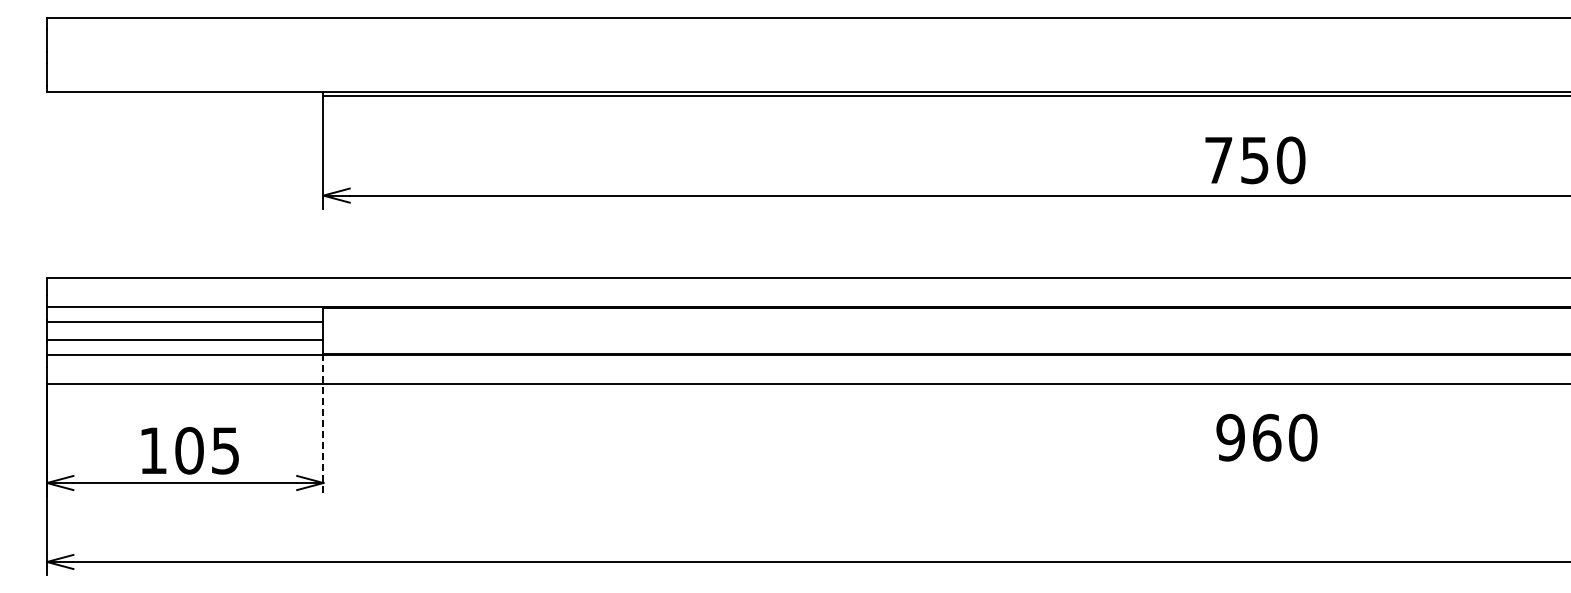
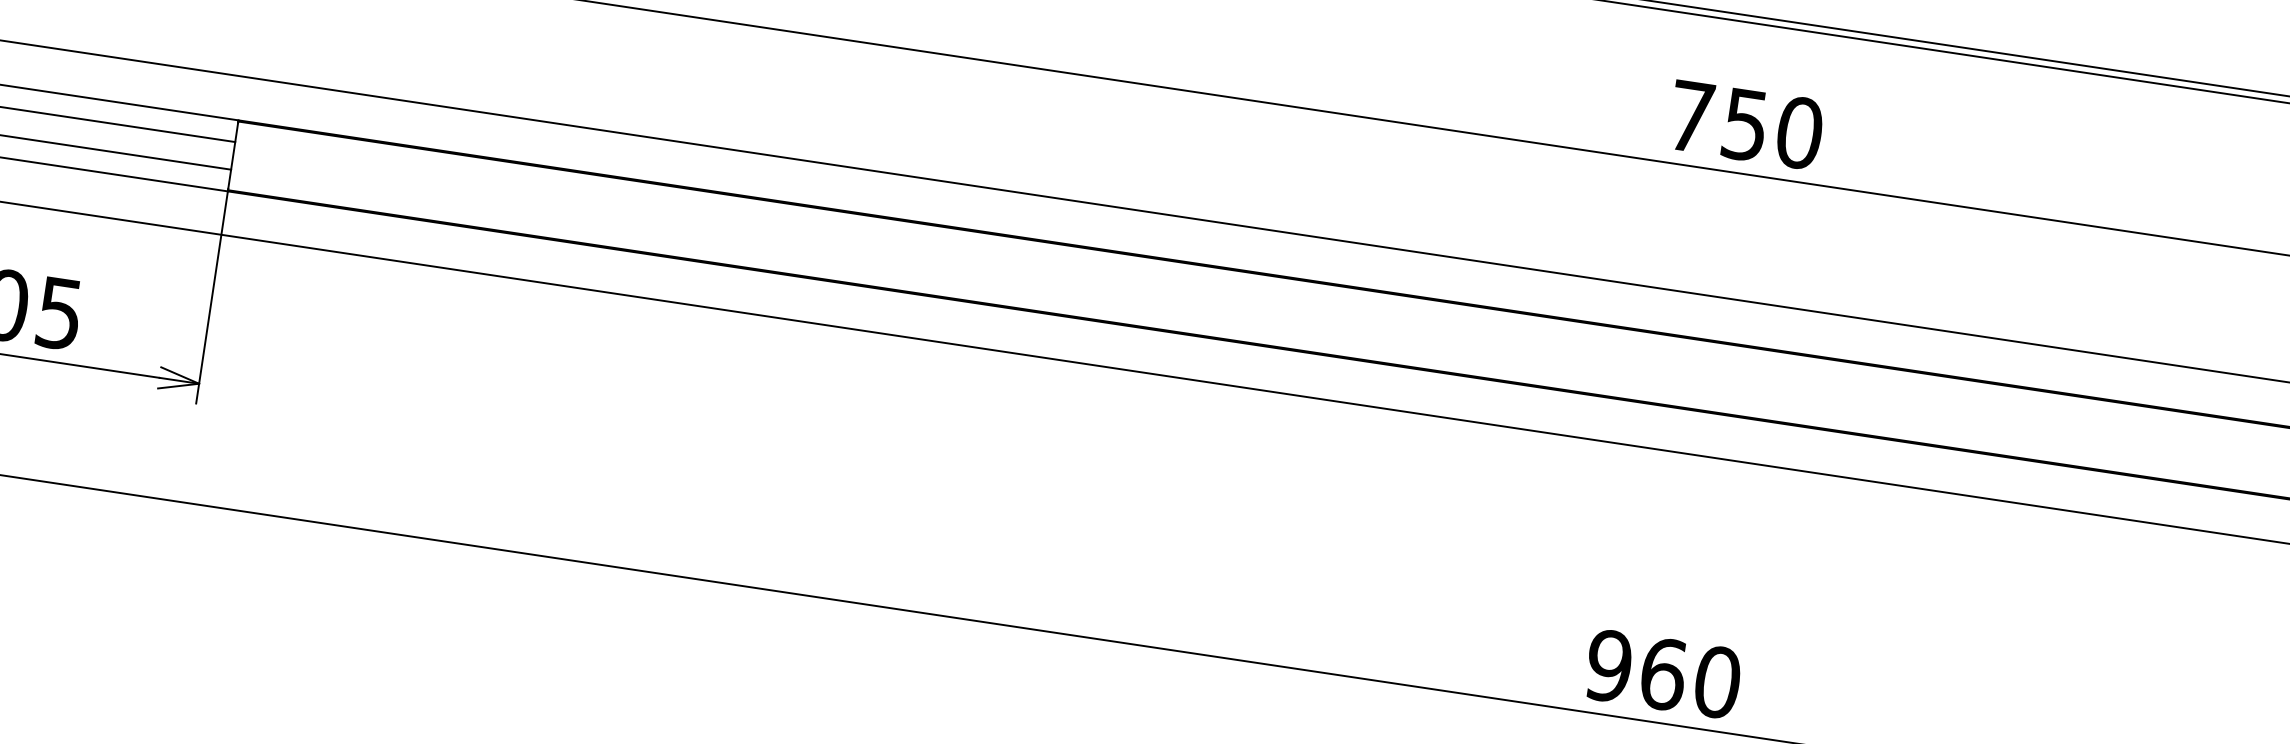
text: (1255, 160) -> (1746, 125), moved
line: (323, 425) -> (212, 297), dashed -> solid
text: (1266, 437) -> (1662, 673), moved

